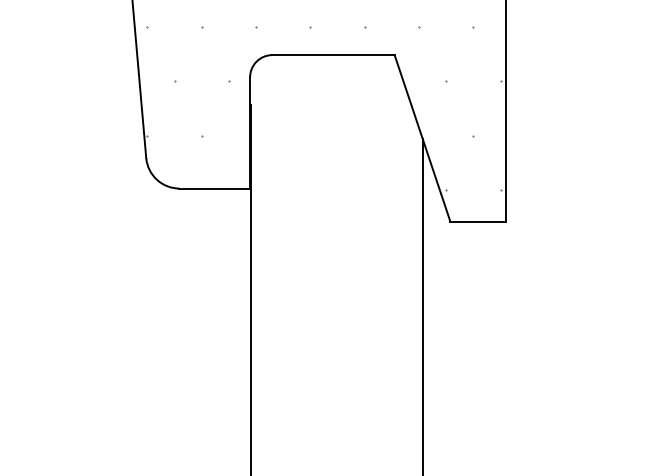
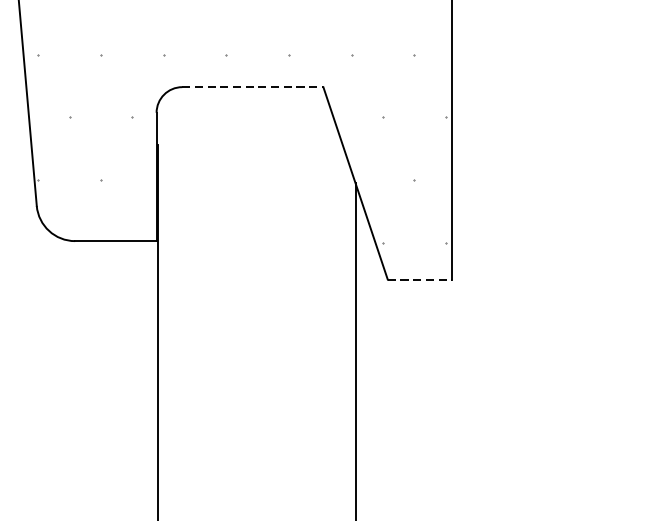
line: (333, 55) -> (252, 87), solid -> dashed
line: (478, 221) -> (420, 279), solid -> dashed

